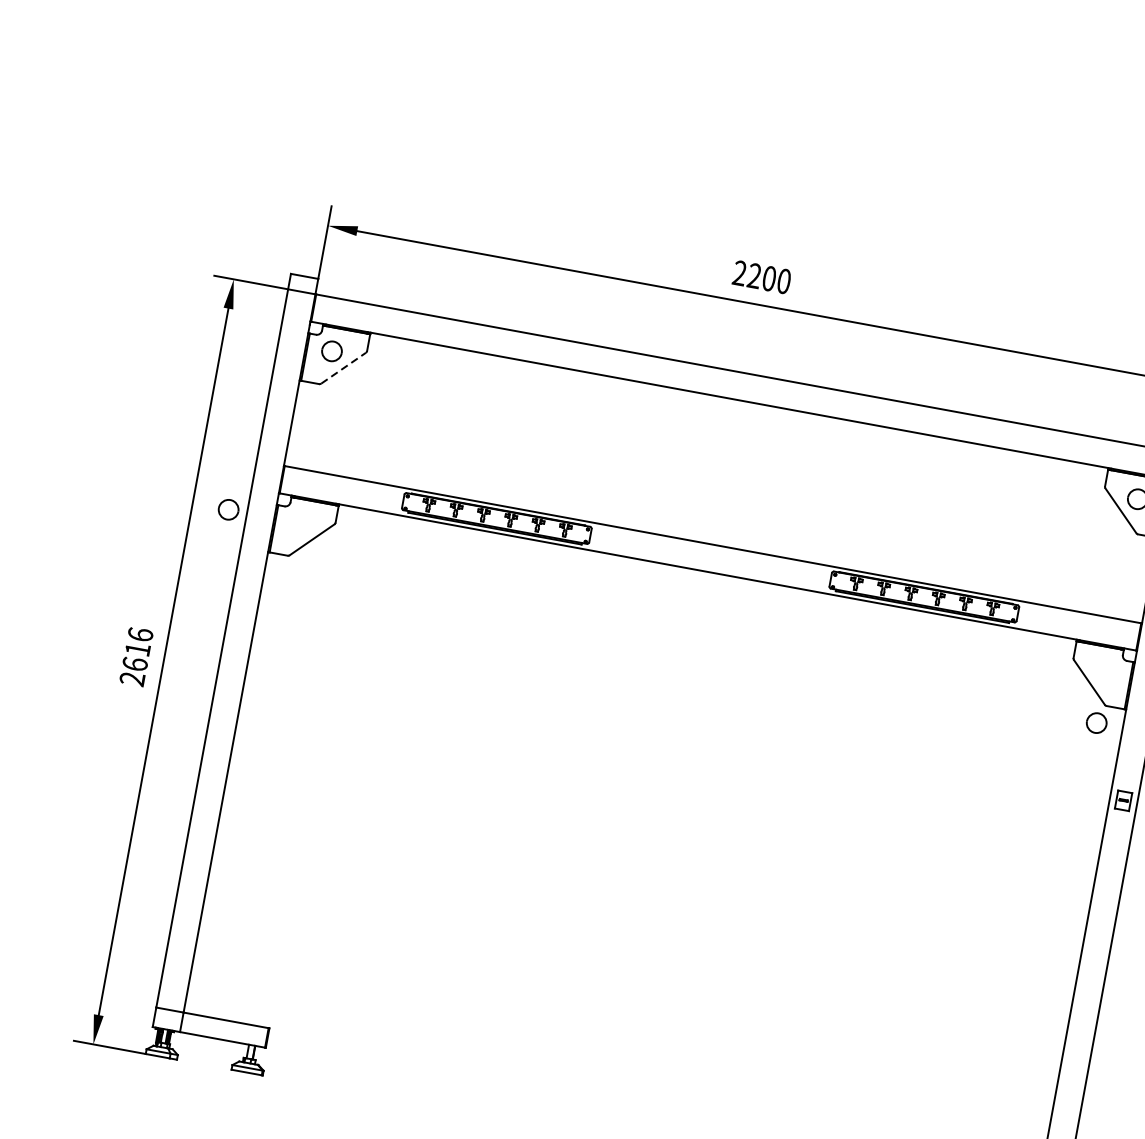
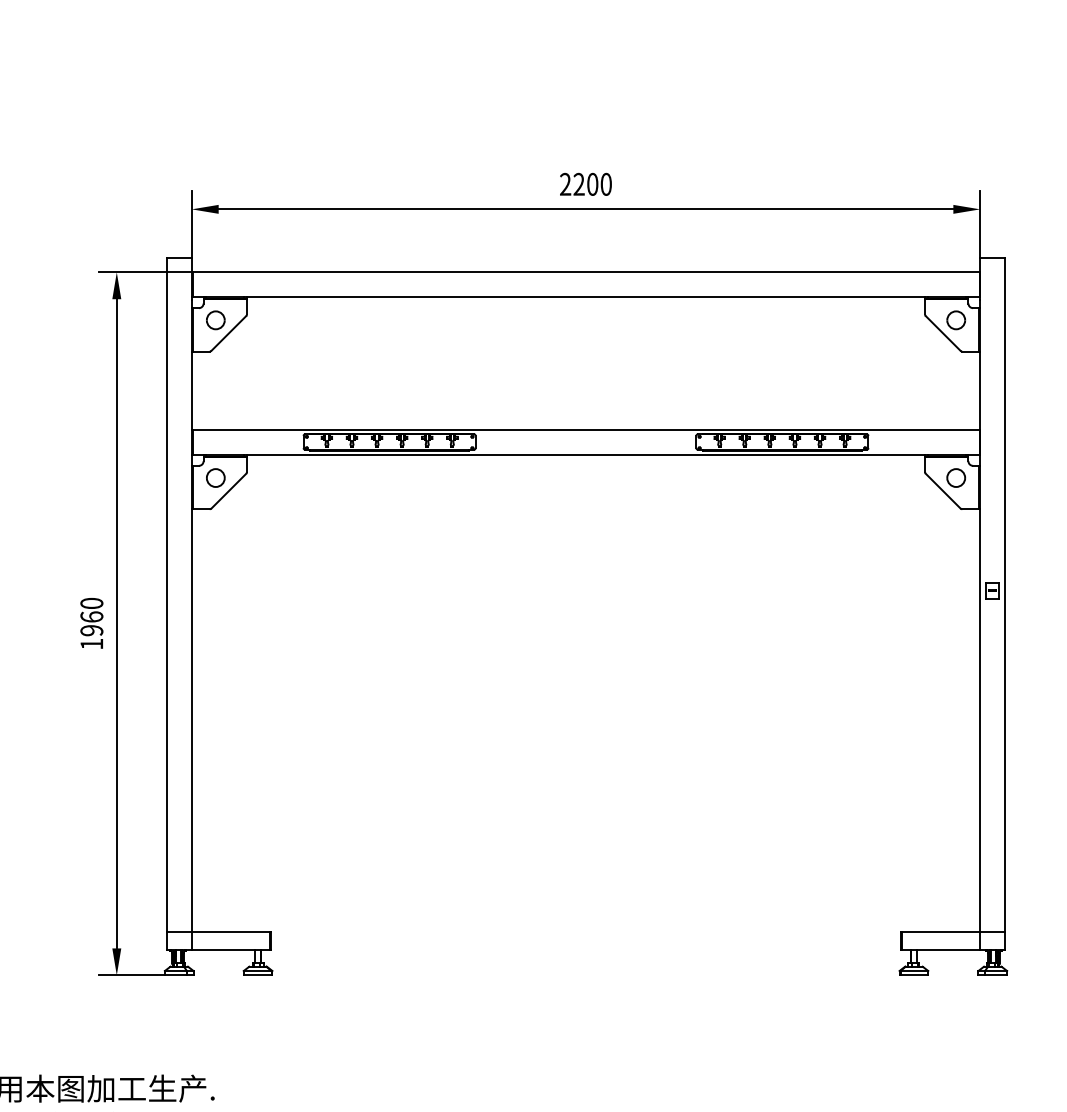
line: (343, 368) -> (228, 333), dashed -> solid
part: (228, 509) -> (215, 477), moved
text: (136, 656) -> (91, 623), 2616 -> 1960
part: (1097, 722) -> (956, 477), moved

